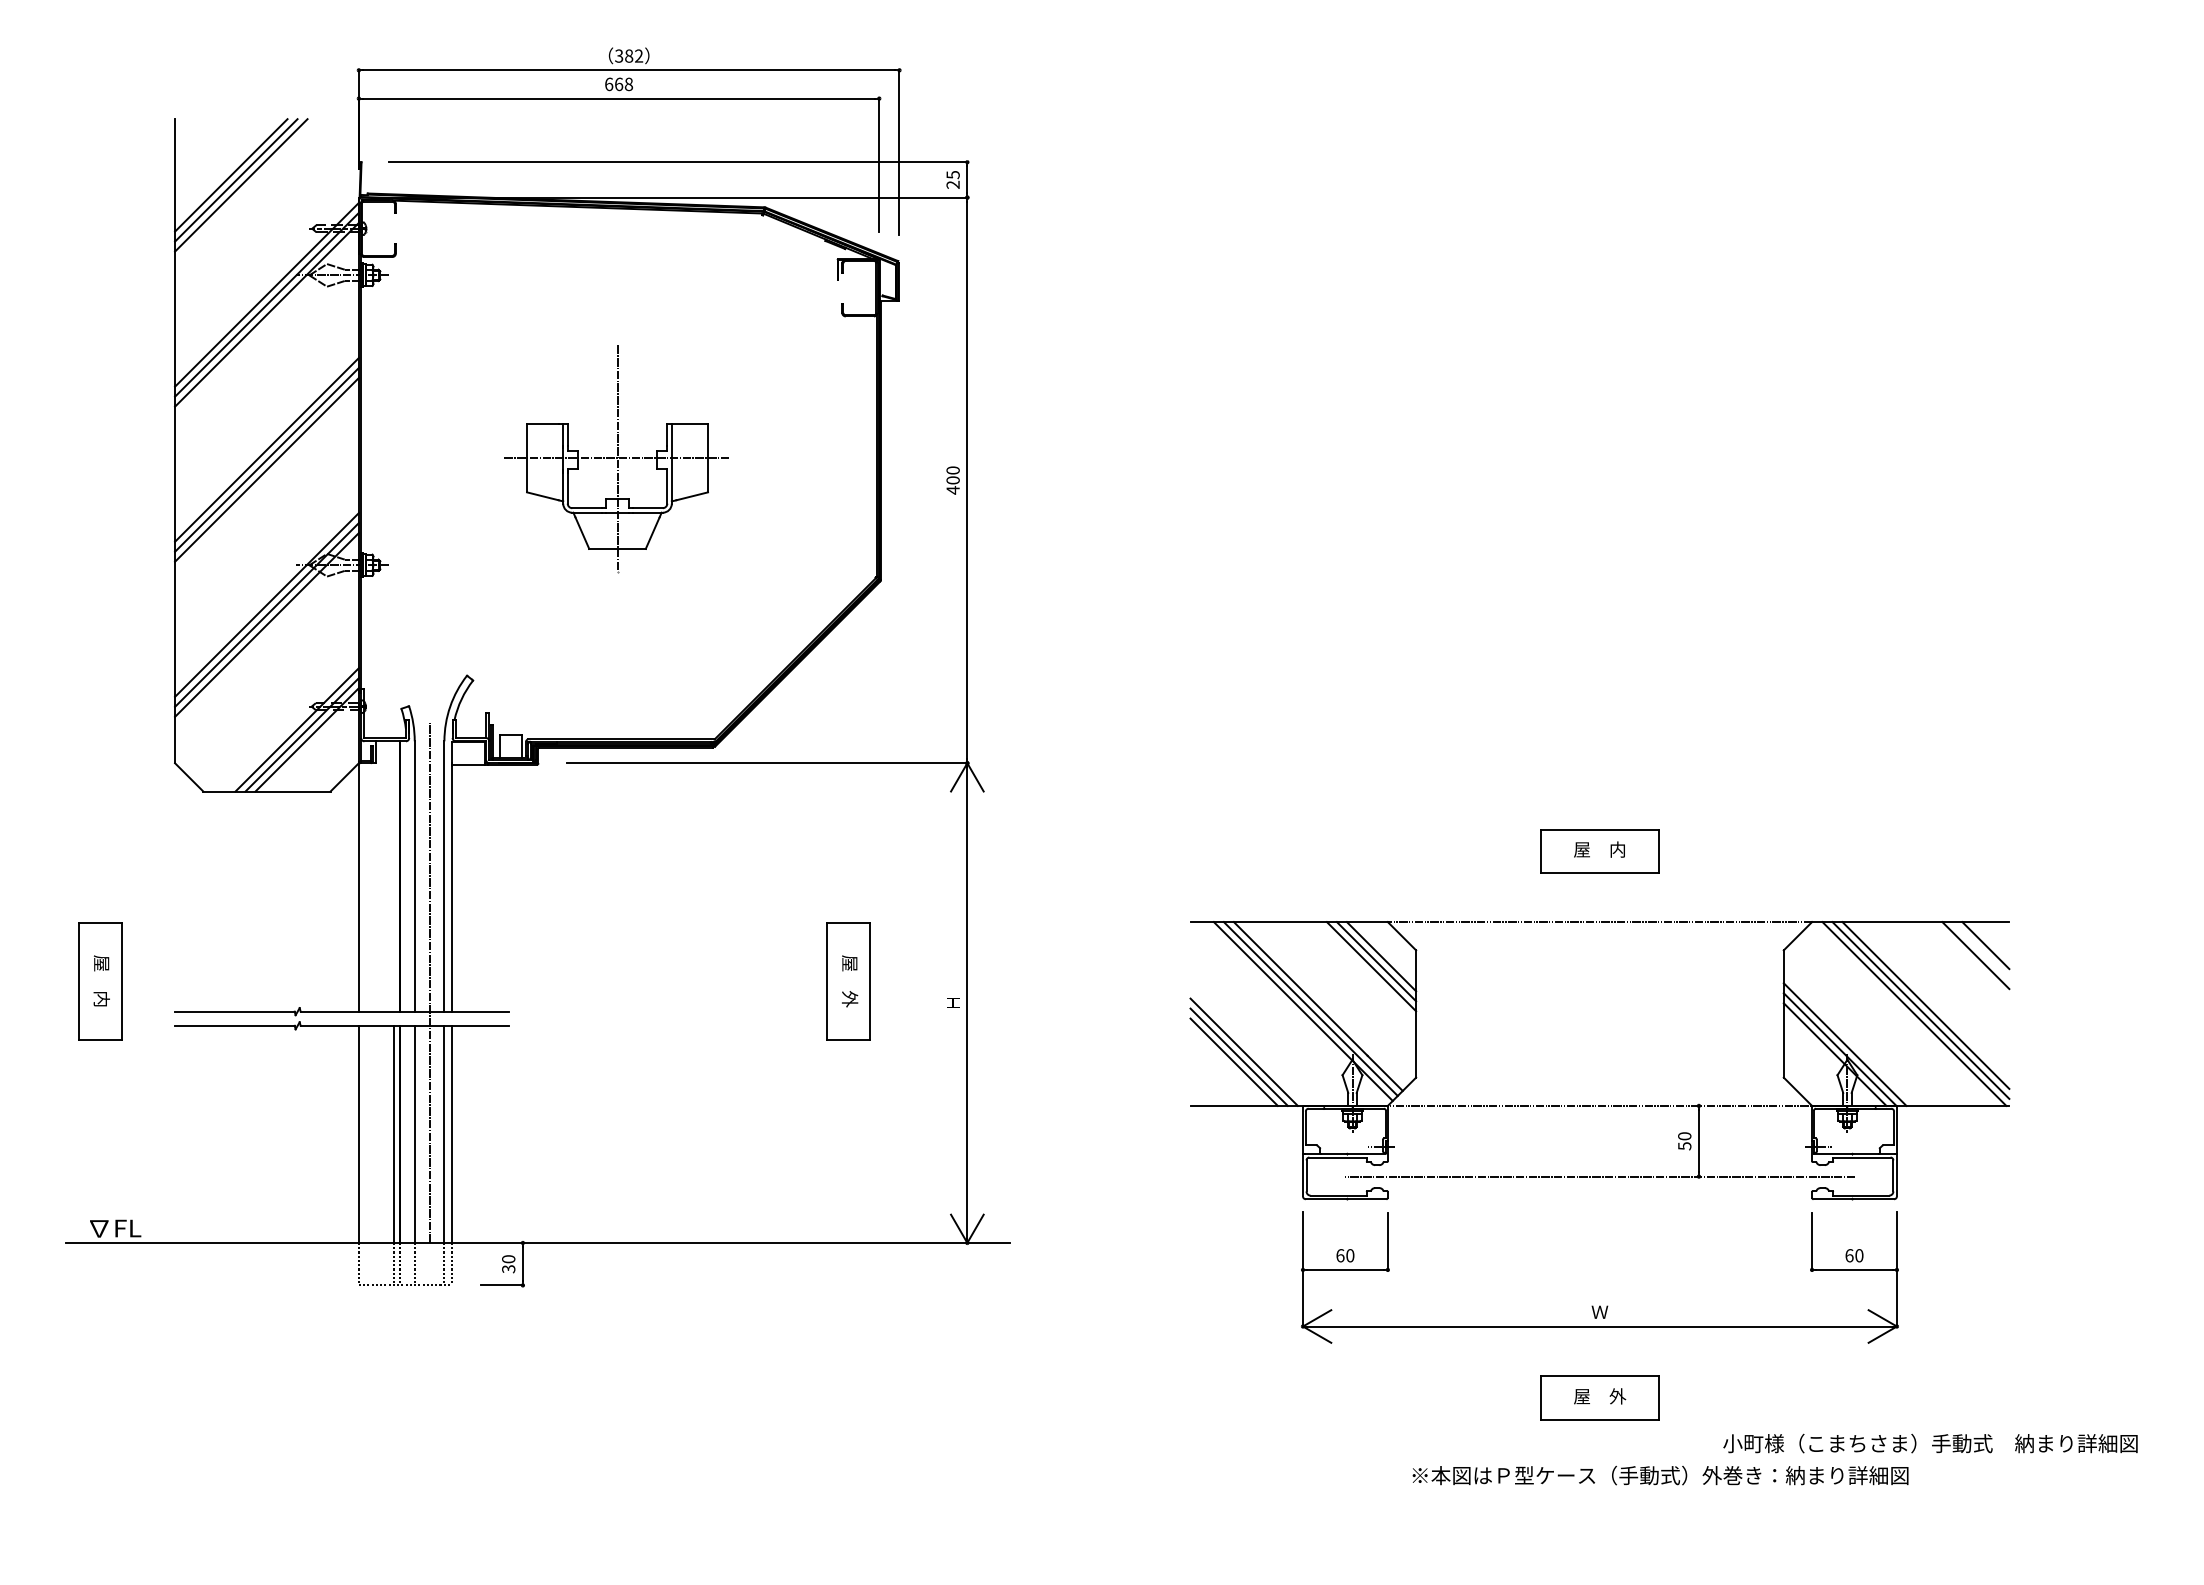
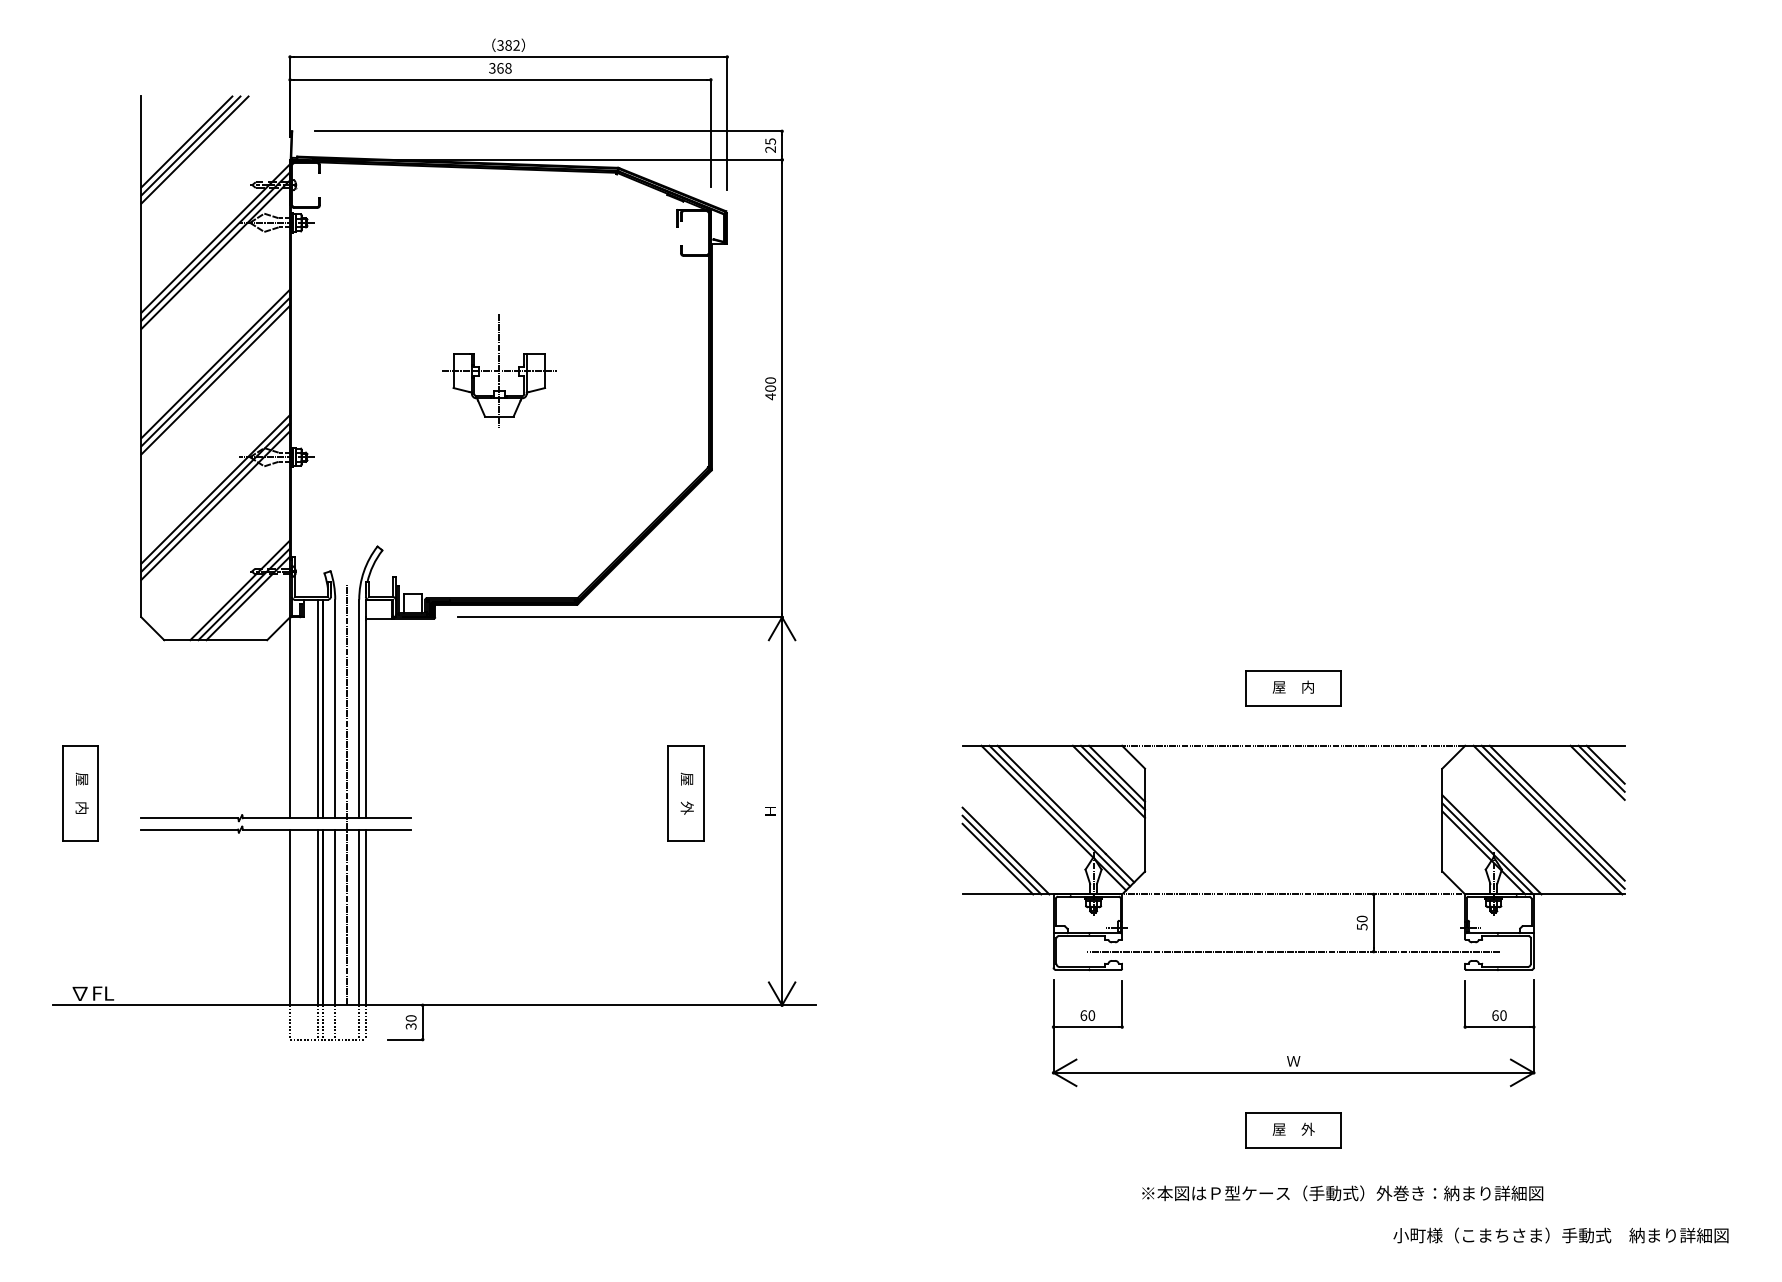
text: (609, 84) -> (492, 68), 668 -> 368
part: (617, 457) -> (499, 370), size x0.62
line: (394, 875) -> (318, 708), added
line: (1980, 950) -> (1601, 768), added
text: (1929, 1443) -> (1560, 1235), moved

